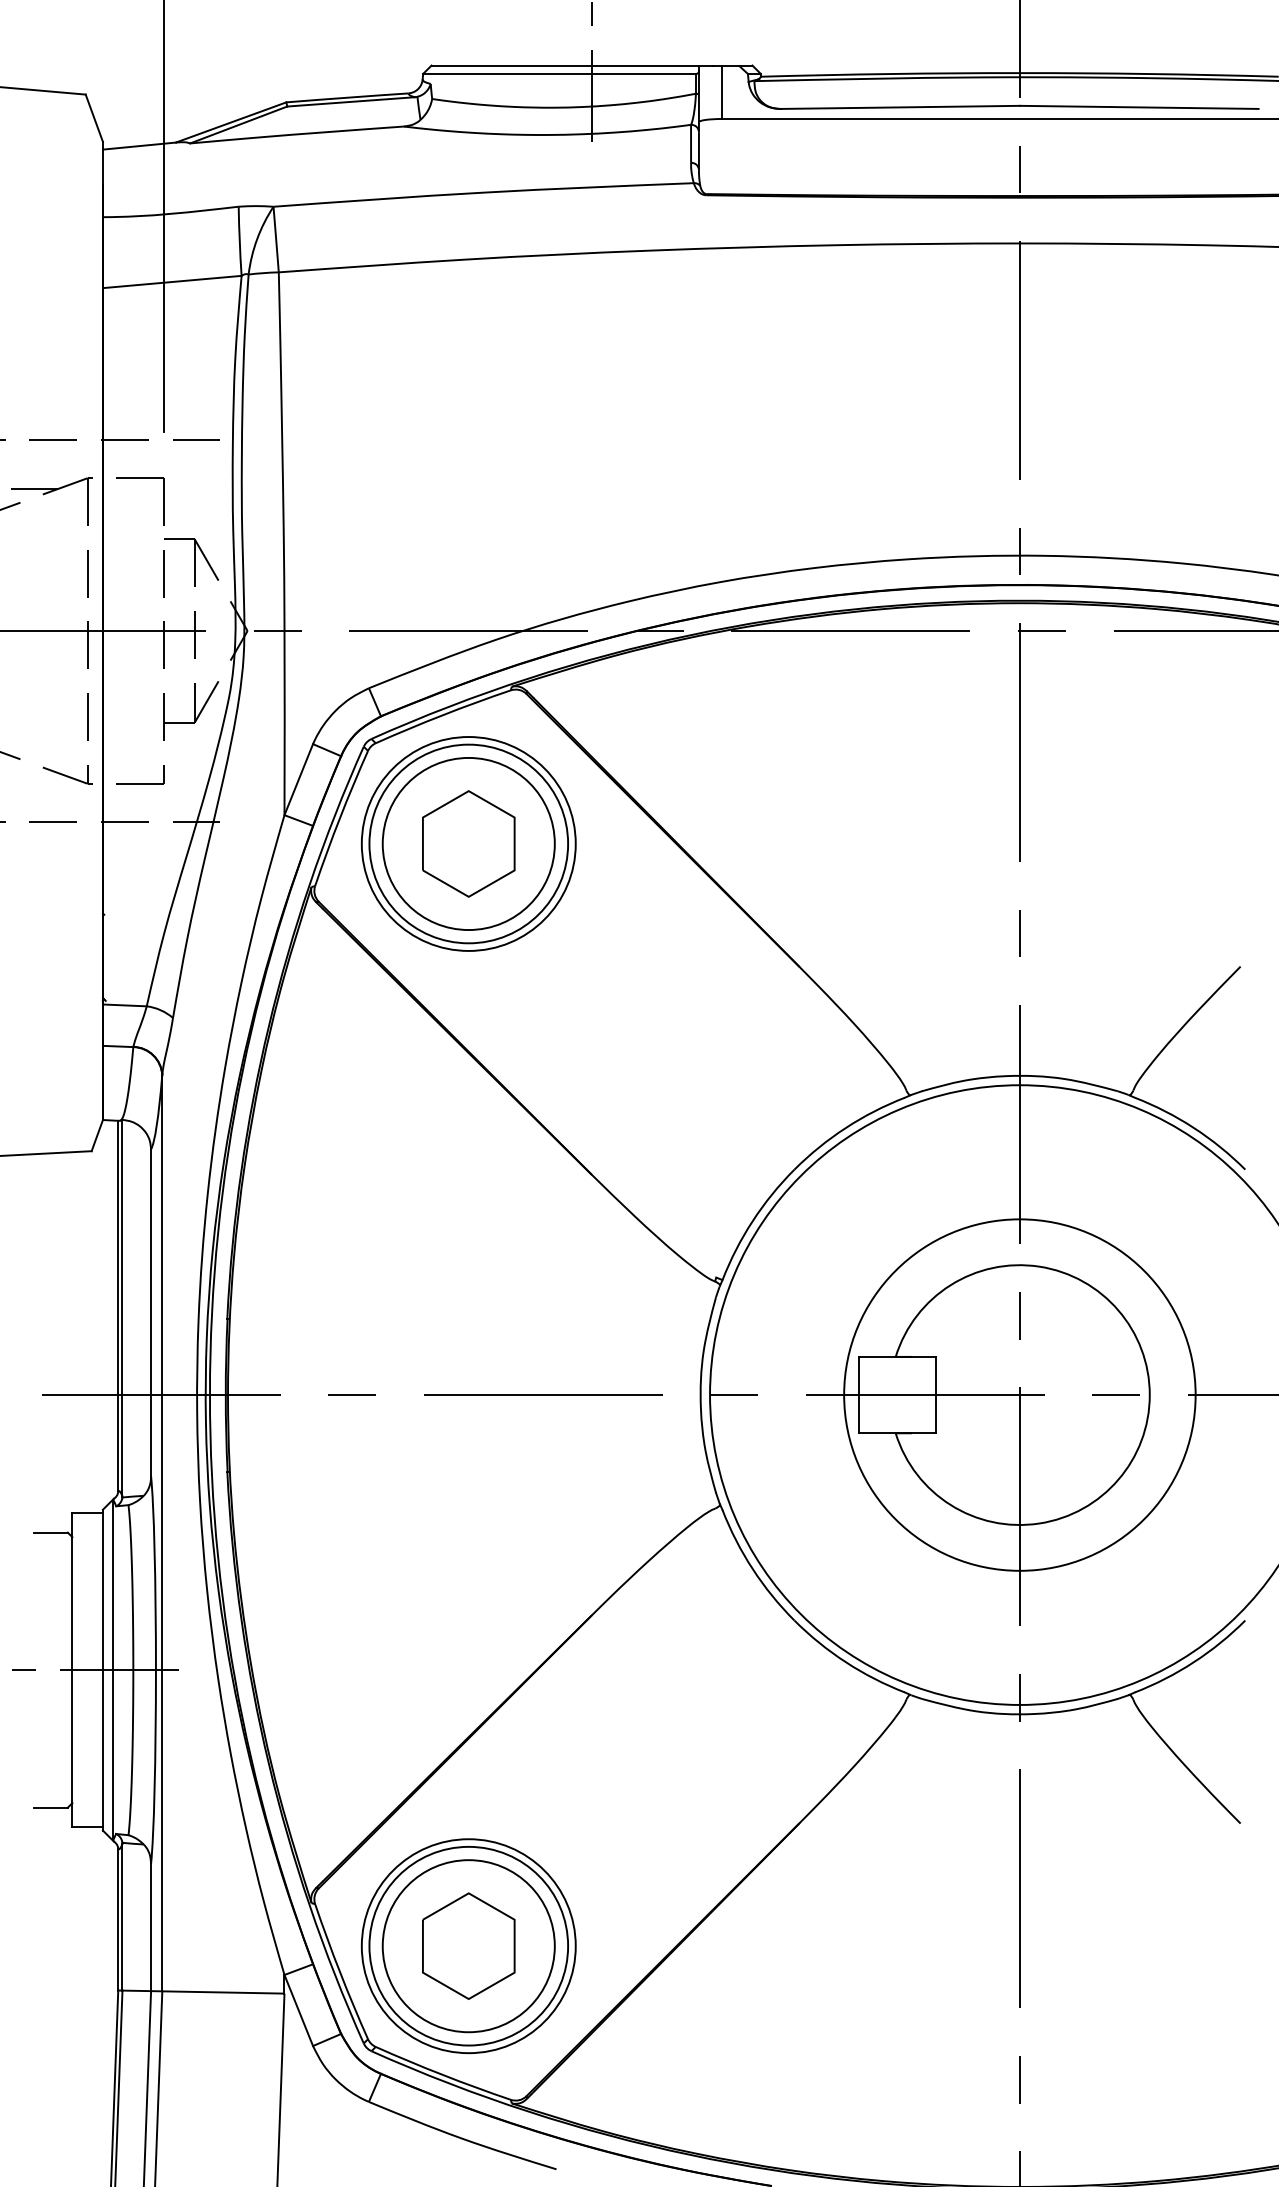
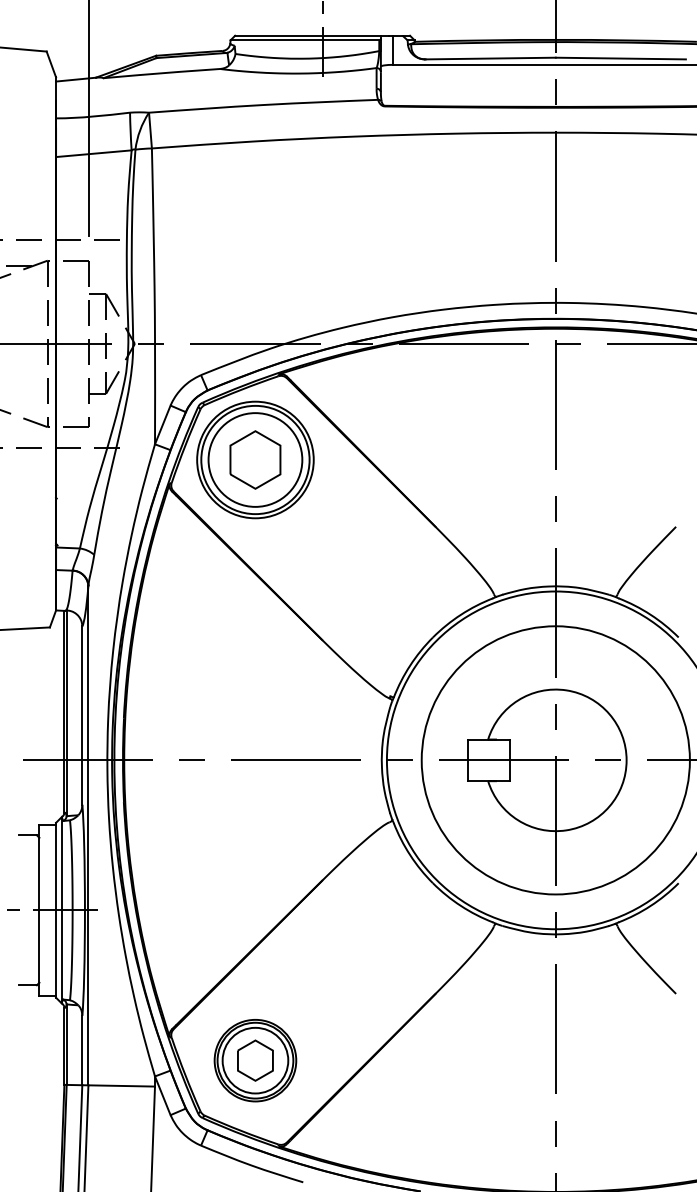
circle: (1019, 1395) -> (555, 760), size x1.4
part: (468, 1945) -> (255, 1060), size x0.7

